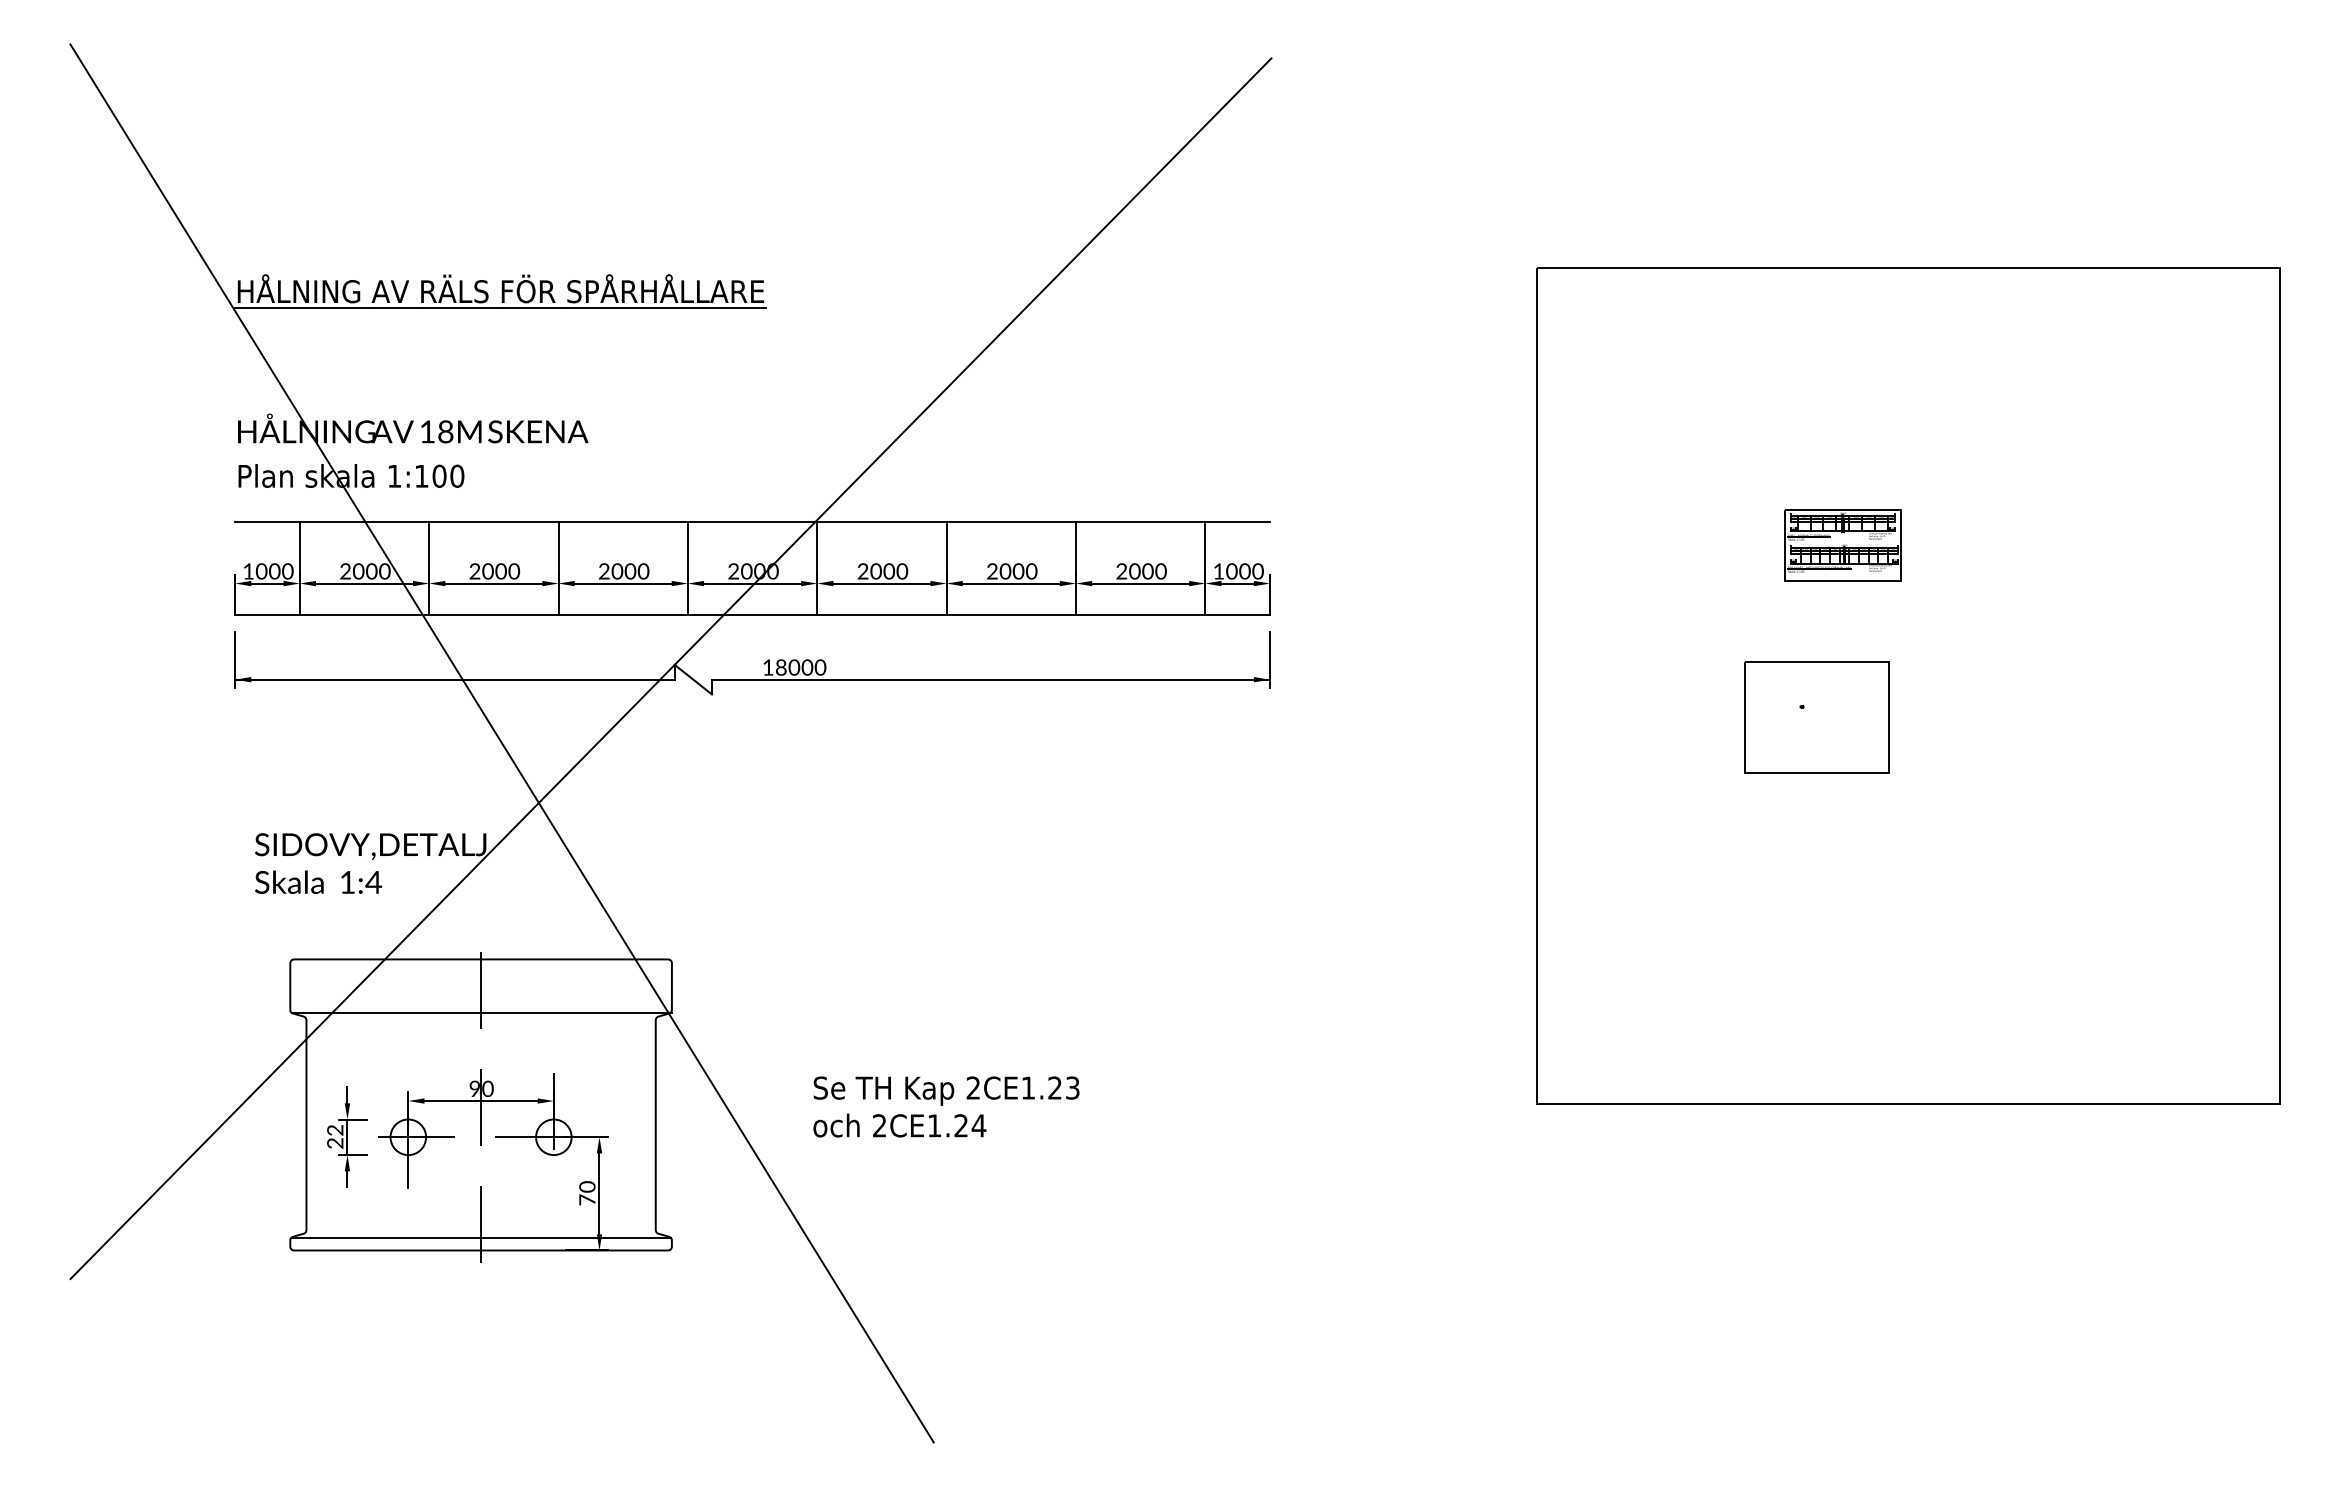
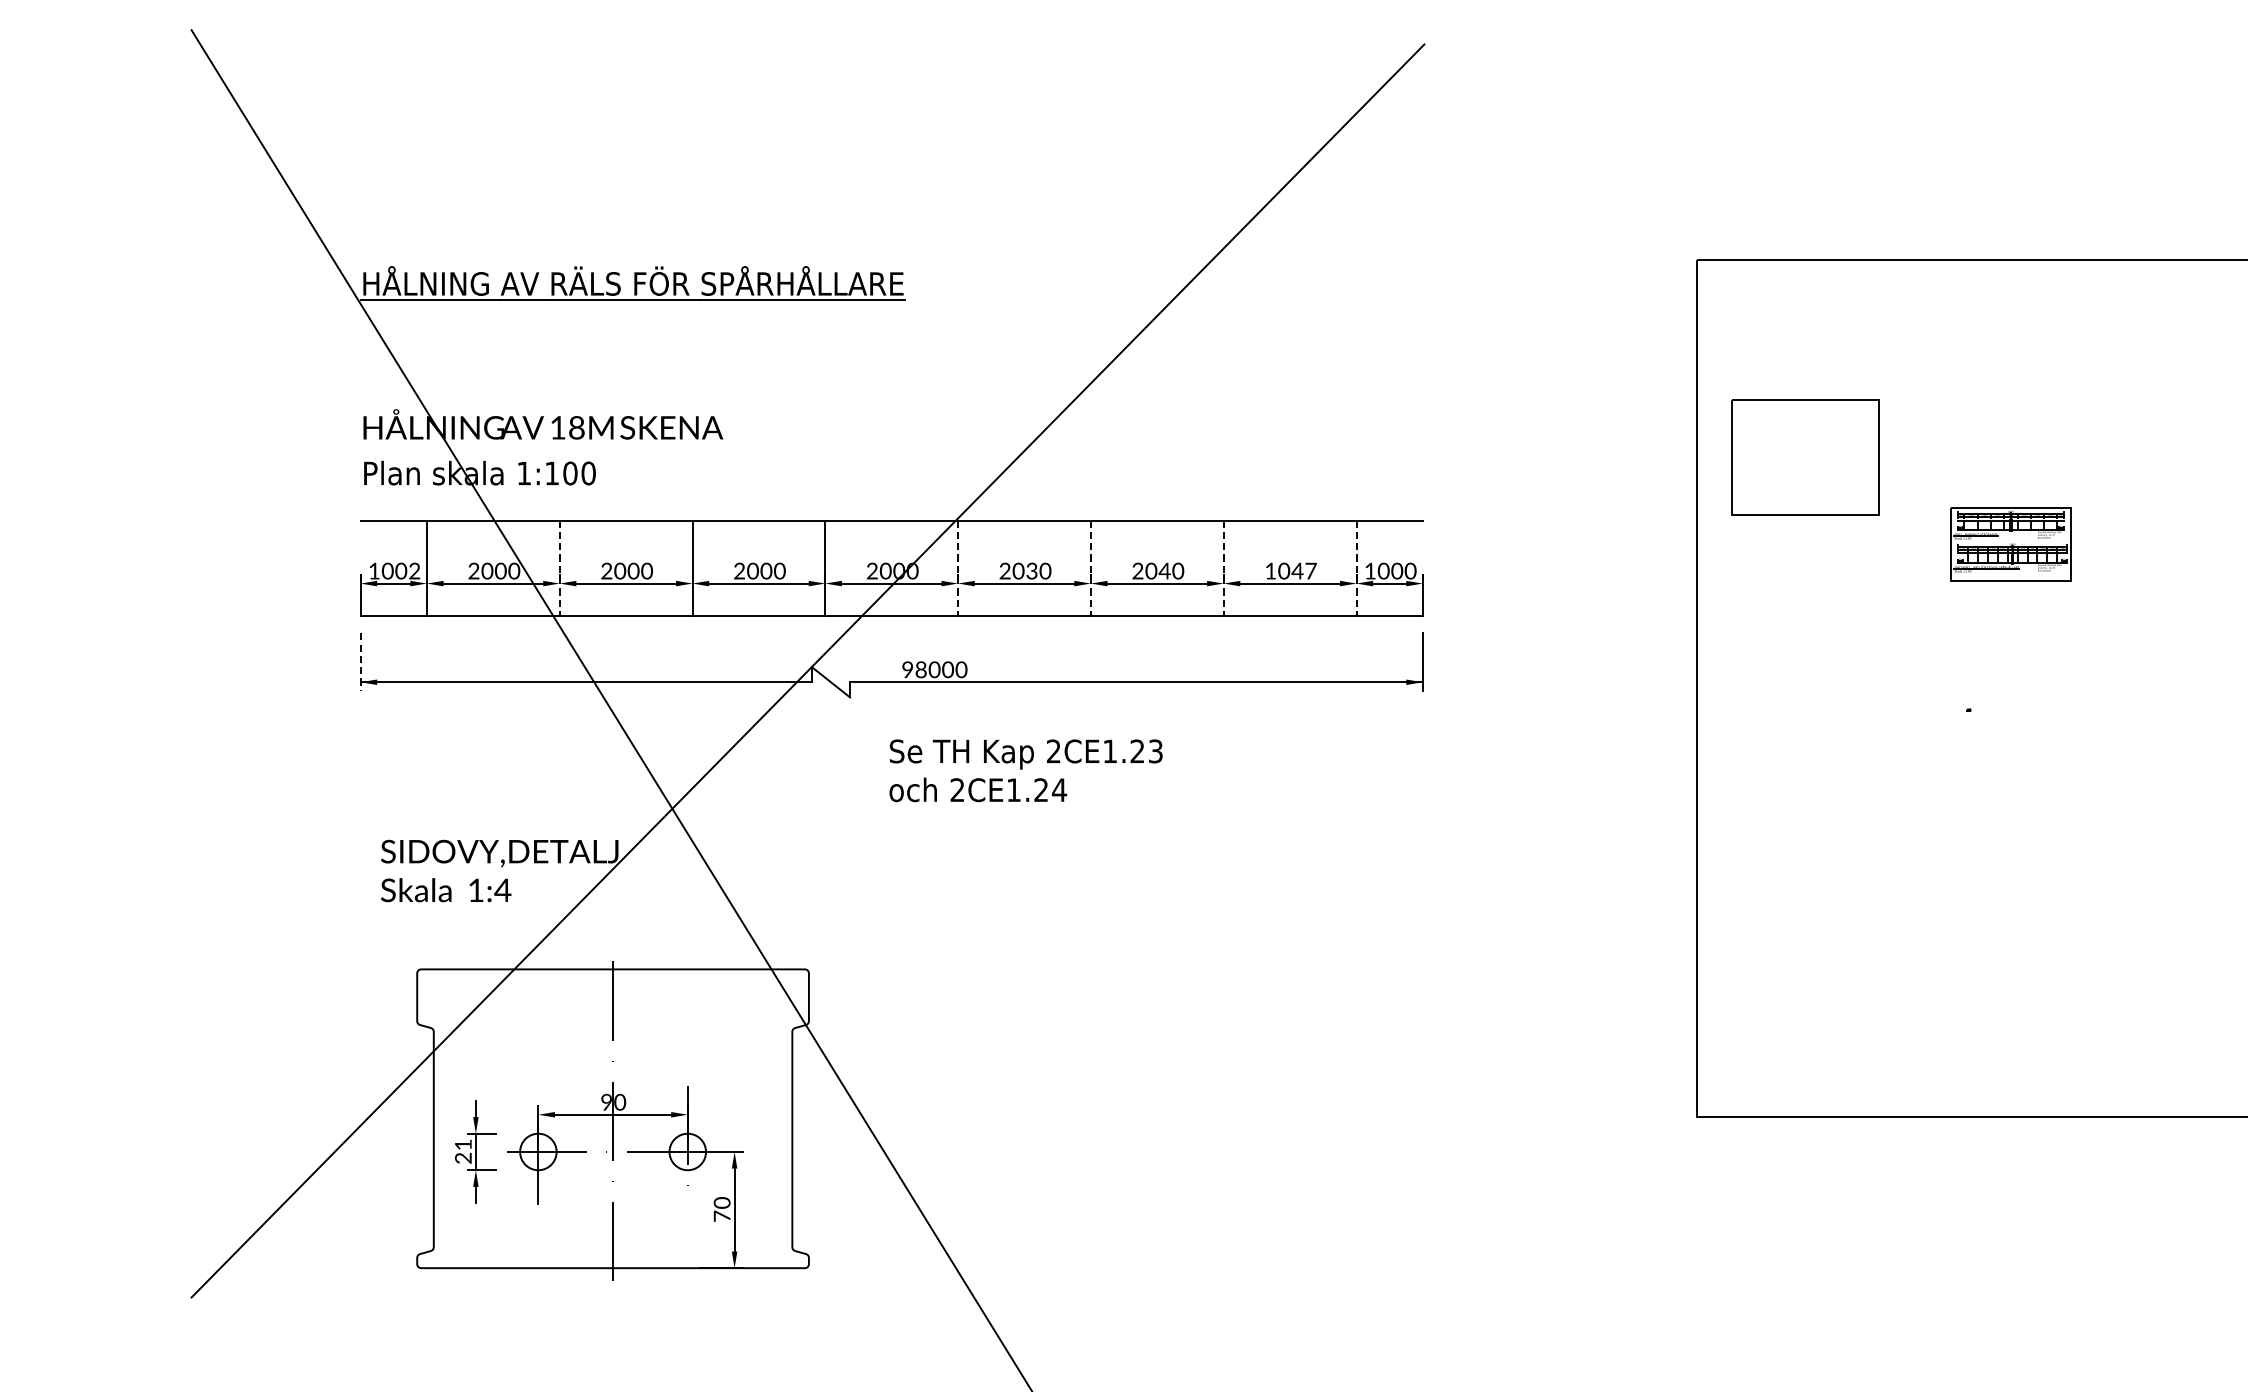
line: (429, 569) -> (560, 569), solid -> dashed
line: (817, 569) -> (958, 569), solid -> dashed
line: (946, 569) -> (1090, 569), solid -> dashed
line: (1075, 569) -> (1223, 569), solid -> dashed
line: (1205, 569) -> (1356, 569), solid -> dashed
text: (287, 571) -> (414, 571), 1000 -> 1002
text: (889, 571) -> (1032, 571), 2000 -> 2030
text: (1018, 571) -> (1164, 571), 2000 -> 2040
text: (1141, 571) -> (1290, 571), 2000 -> 1047
line: (235, 659) -> (360, 661), solid -> dashed
text: (767, 667) -> (907, 669), 18000 -> 98000
part: (1816, 717) -> (1805, 457), moved
line: (481, 1012) -> (613, 1023), removed
text: (946, 1106) -> (1026, 770), moved
text: (335, 1130) -> (463, 1145), 22 -> 21
line: (480, 1237) -> (612, 1254), removed

